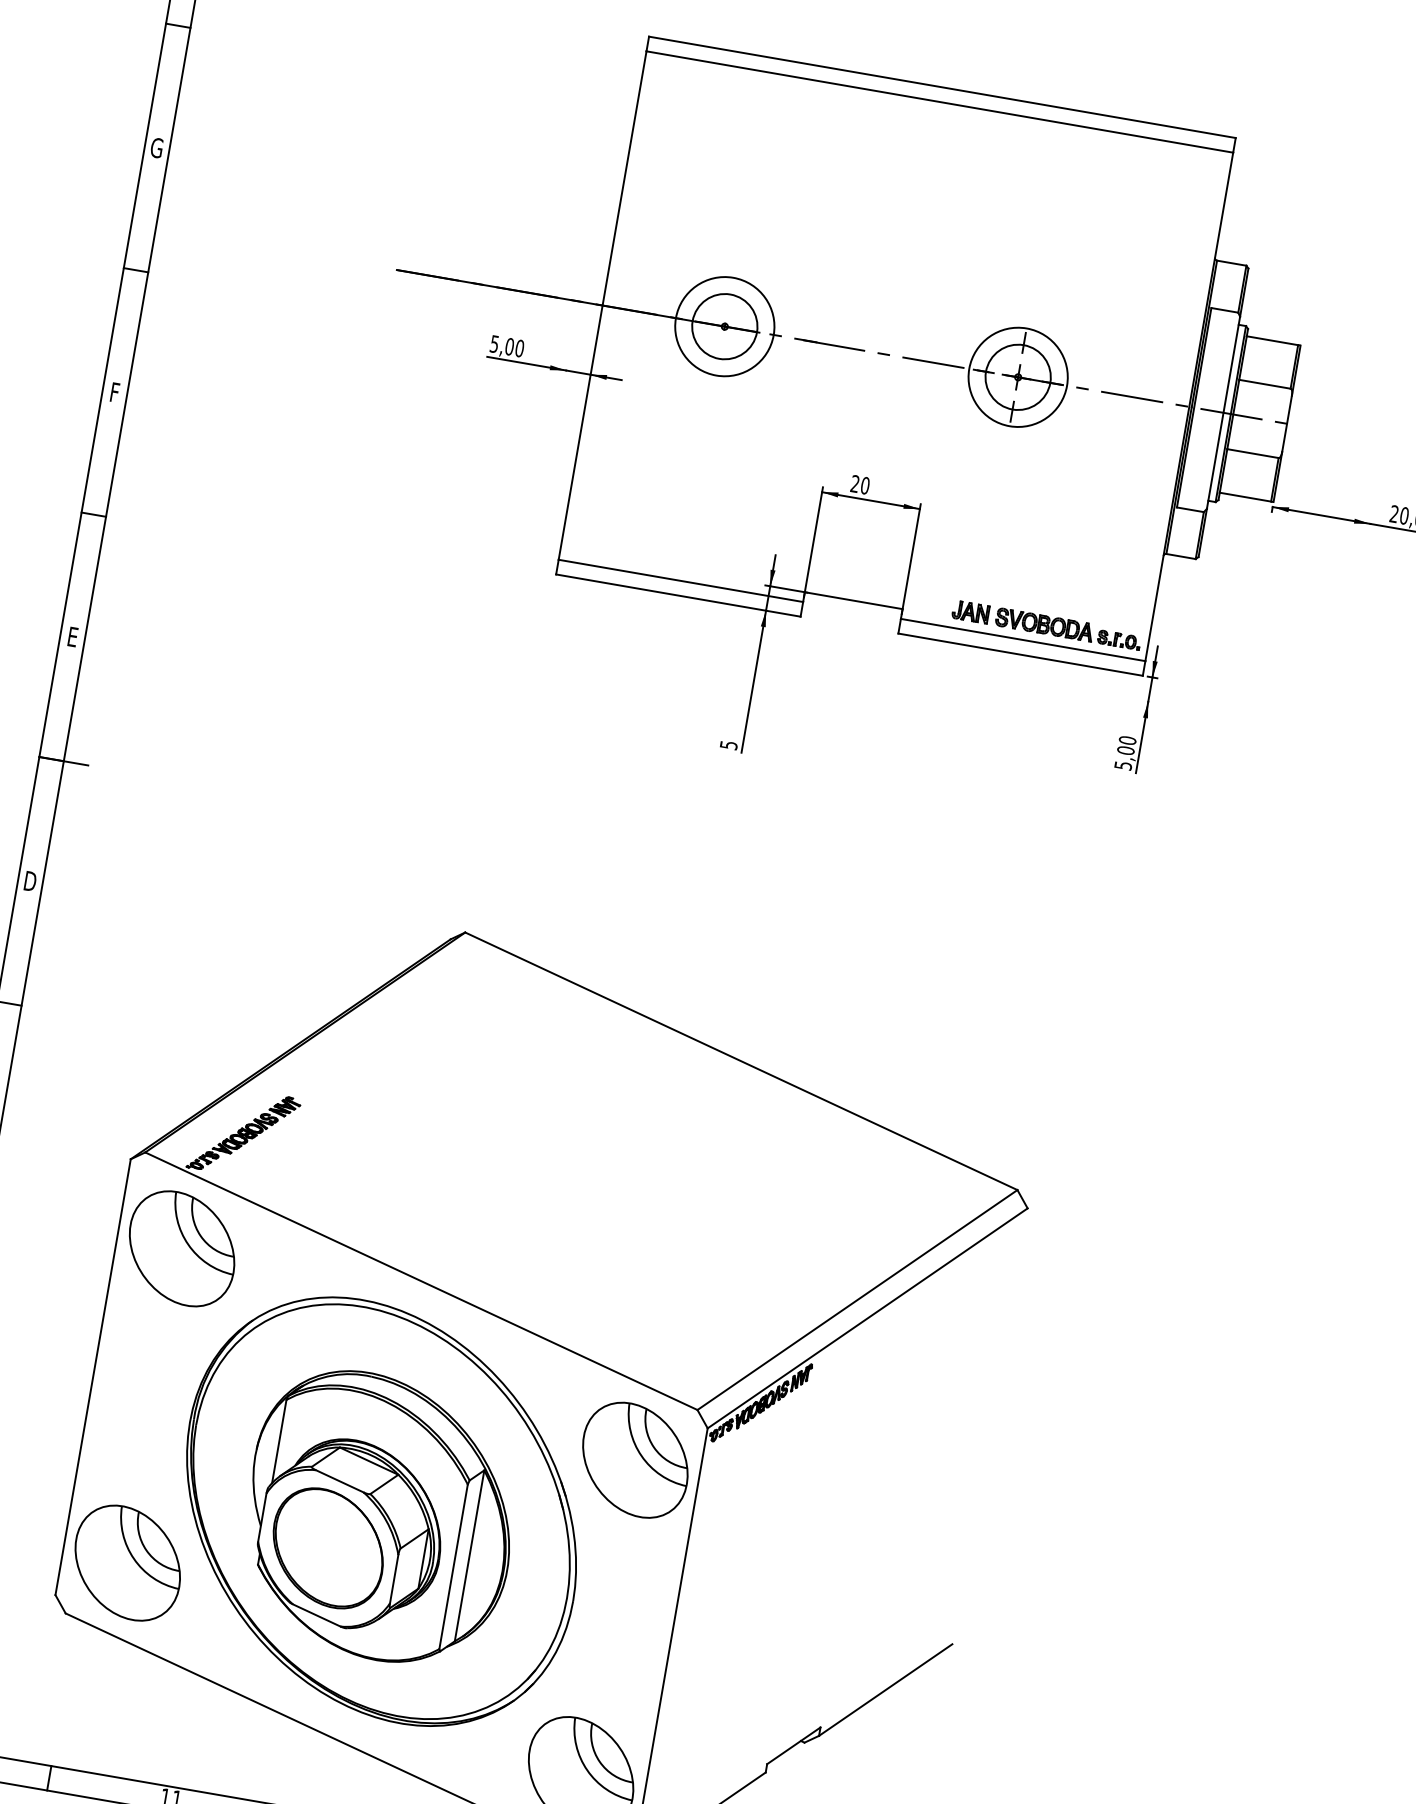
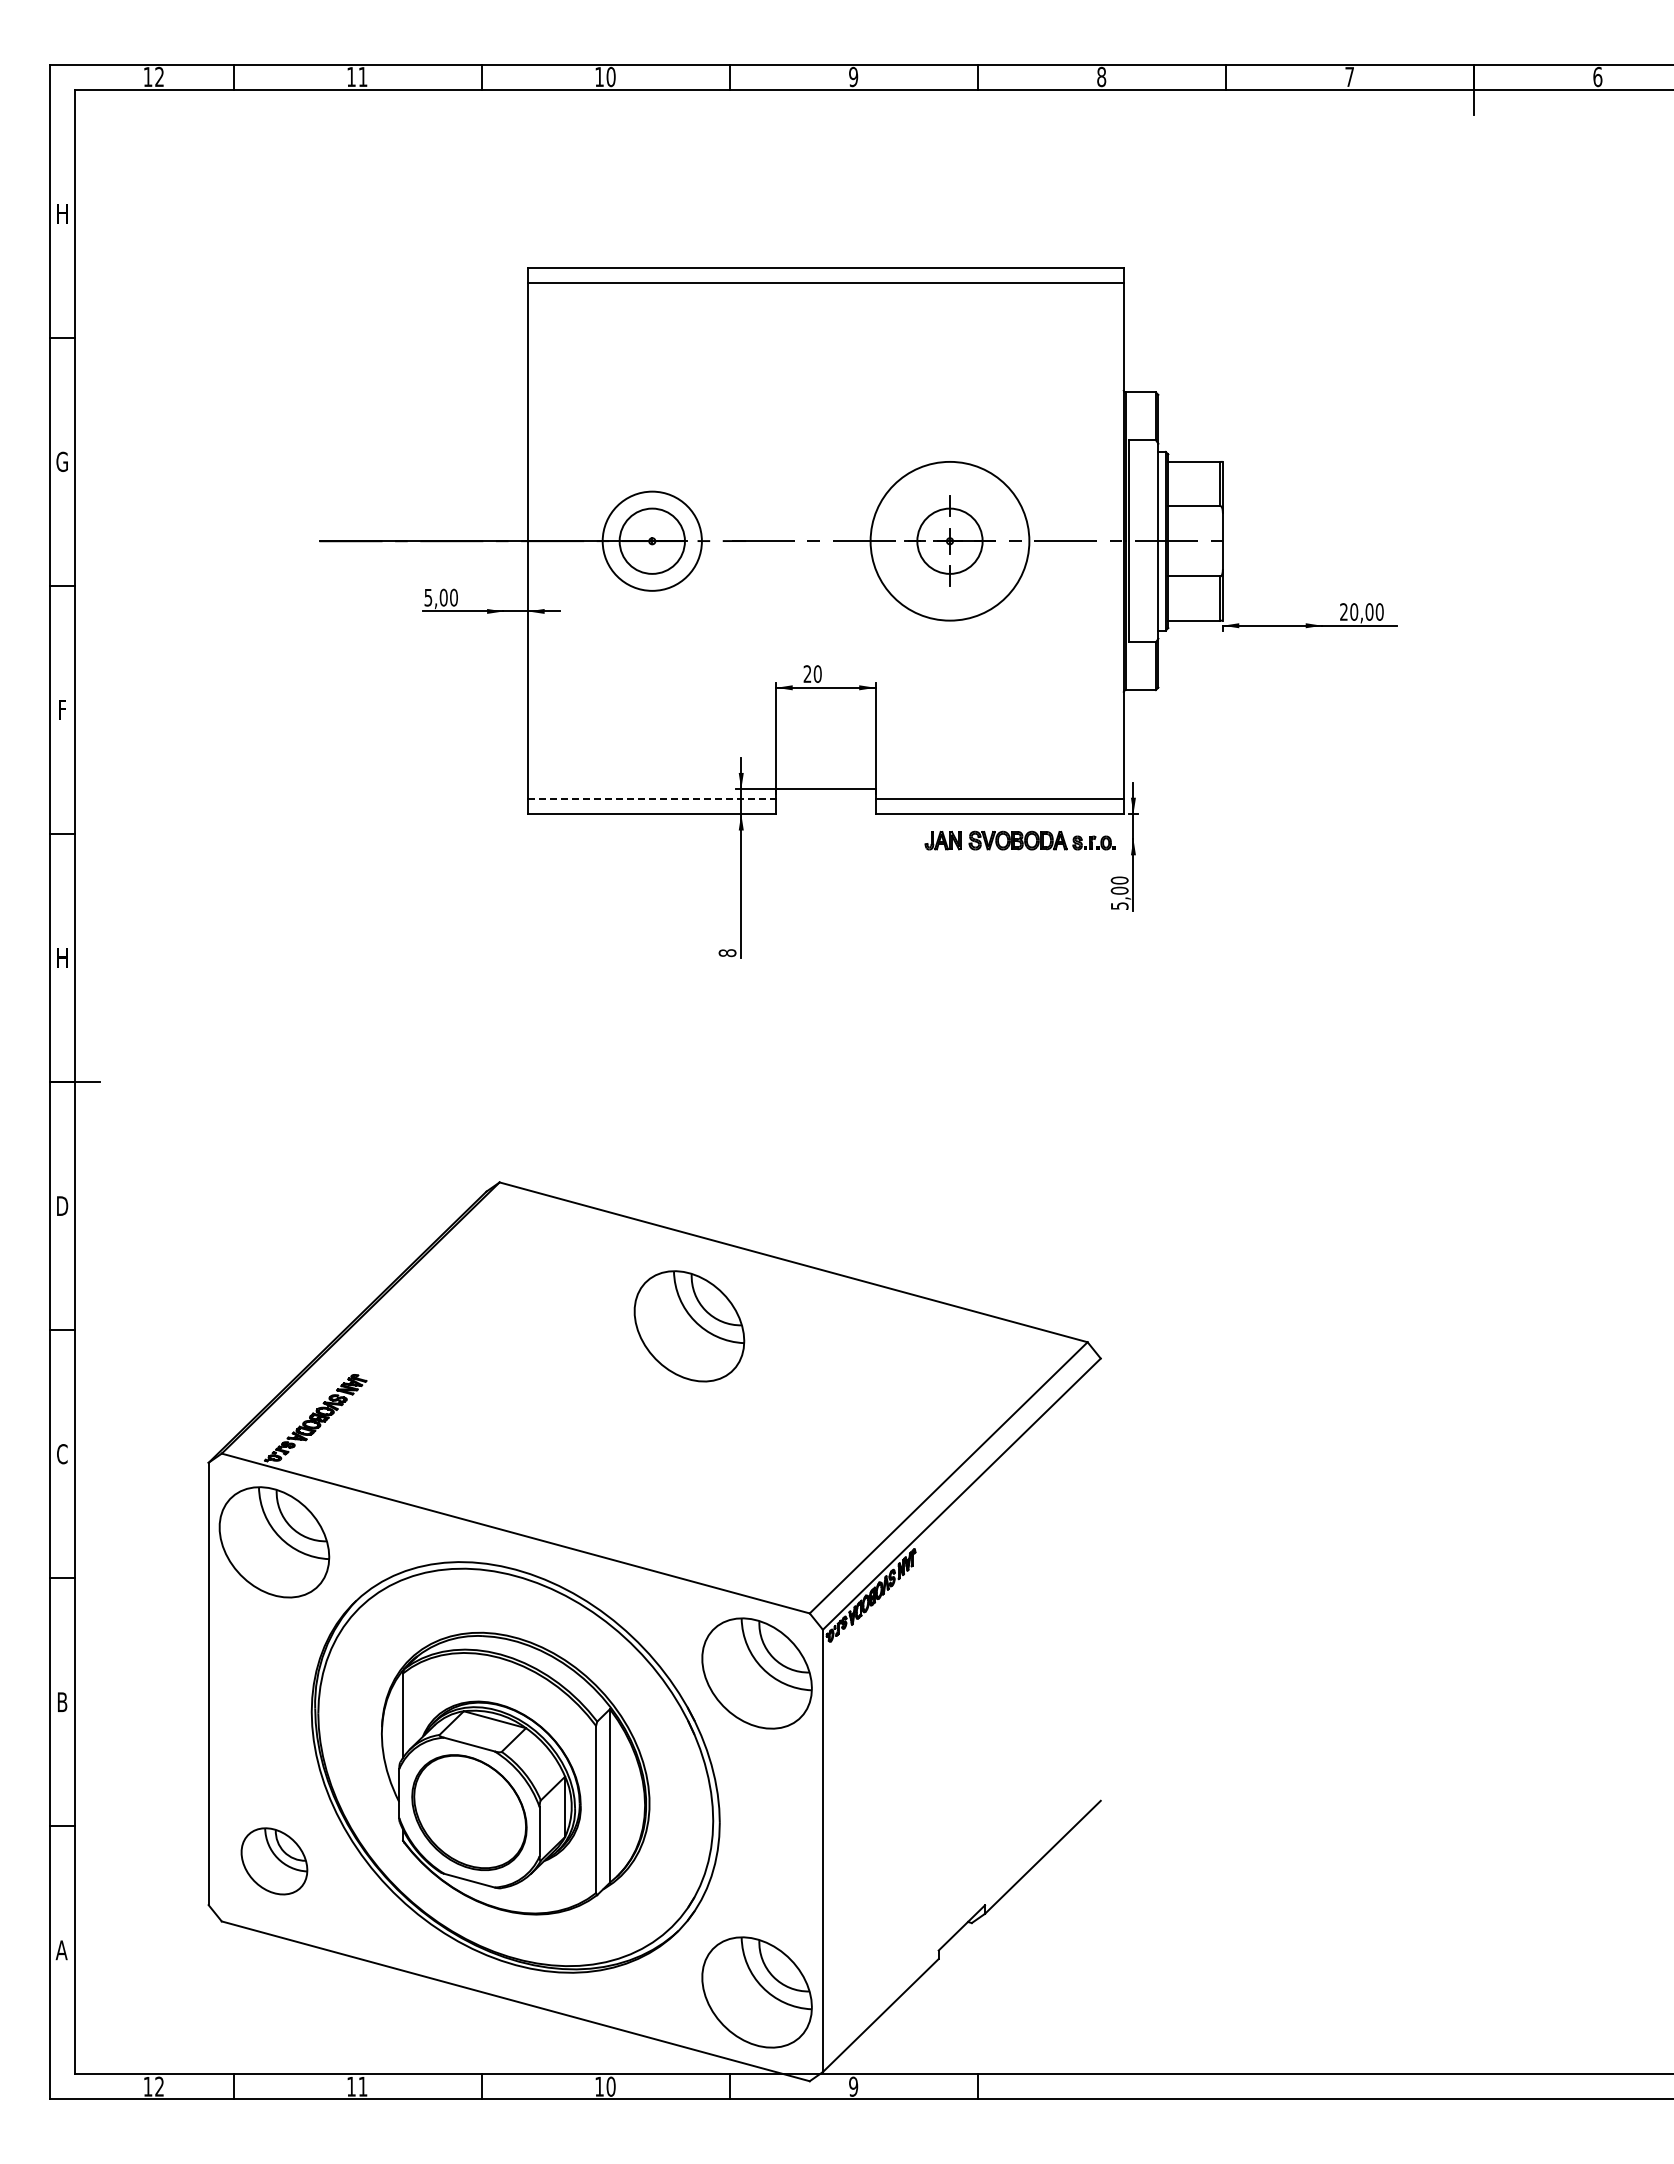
circle: (1017, 376) -> (949, 540), size x1.6
line: (681, 581) -> (652, 799), solid -> dashed
part: (1045, 624) -> (1019, 840), moved
text: (72, 636) -> (62, 957), E -> H
text: (728, 745) -> (727, 953), 5 -> 8
part: (627, 1106) -> (689, 1326), added
part: (127, 1563) -> (274, 1861), size x0.6

